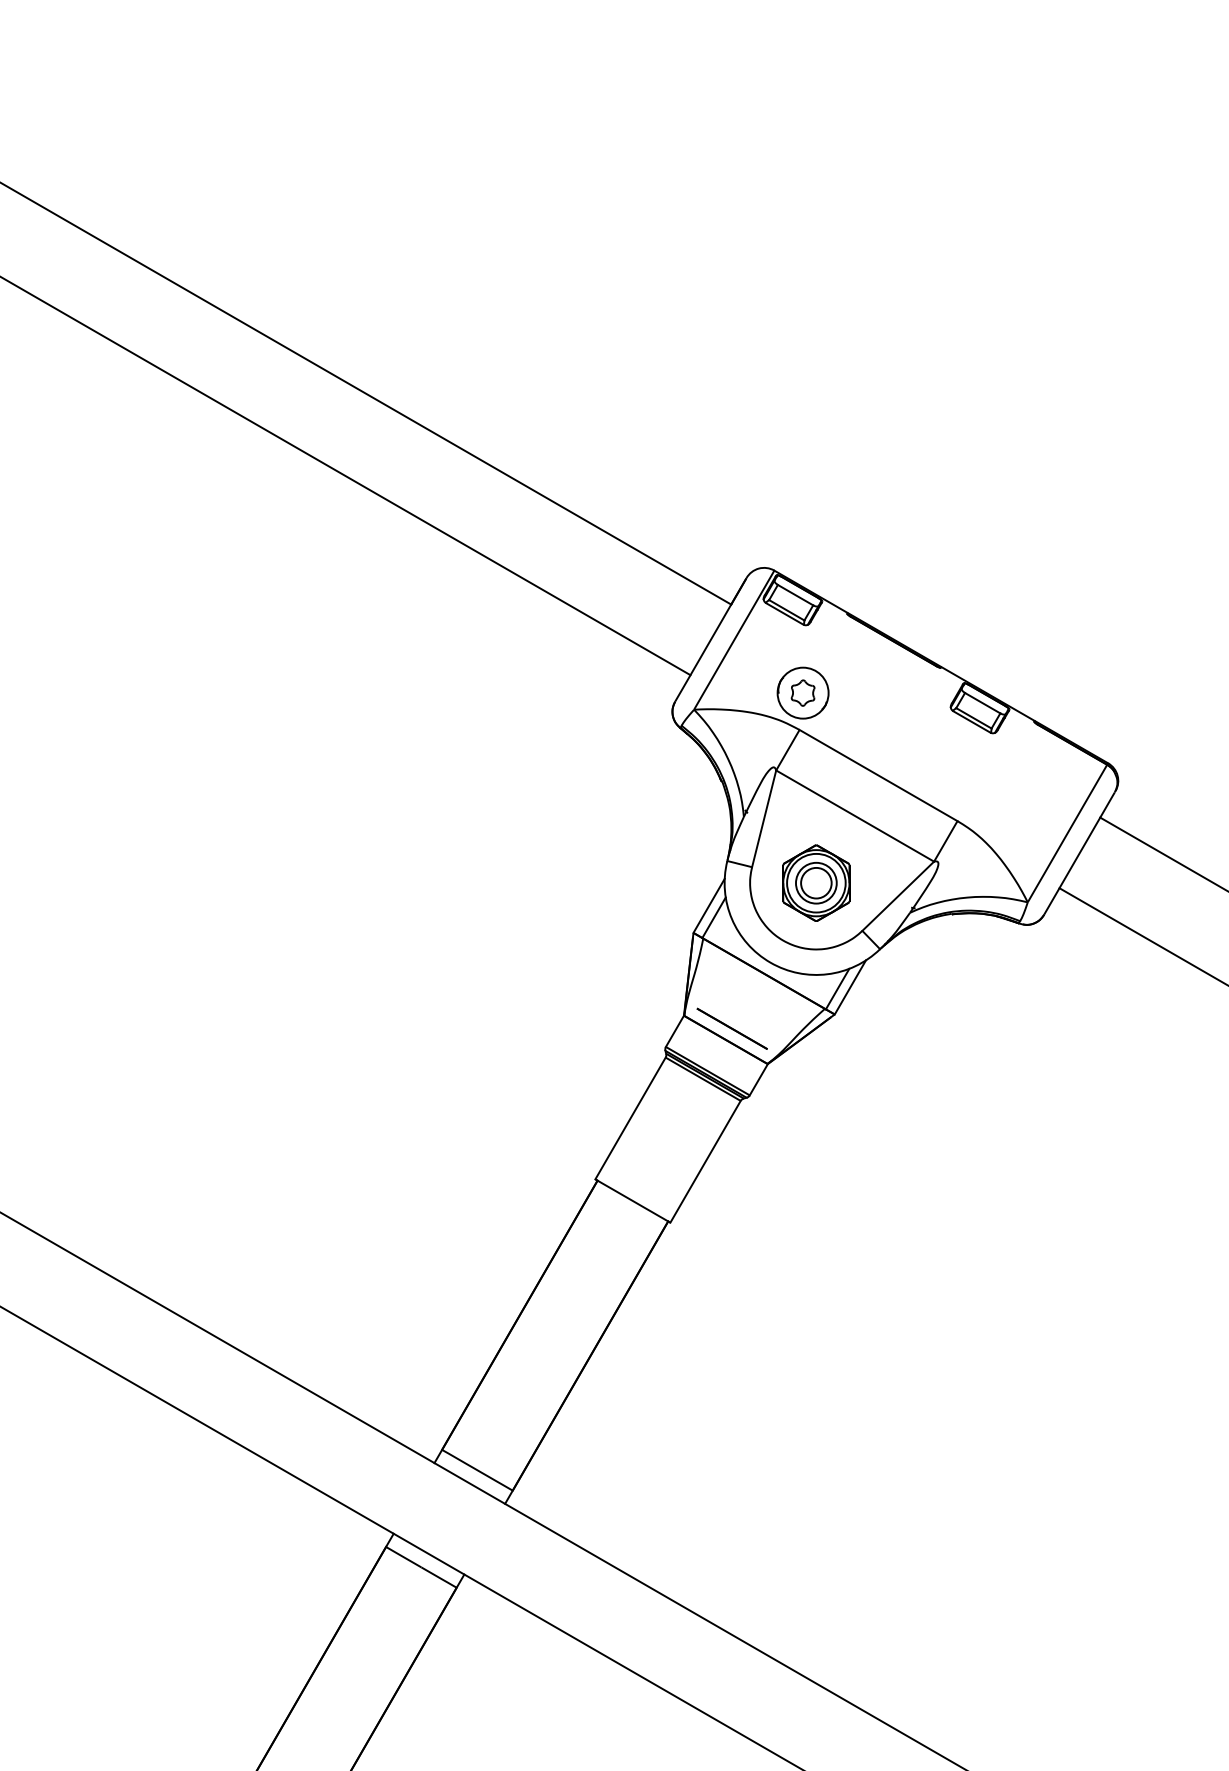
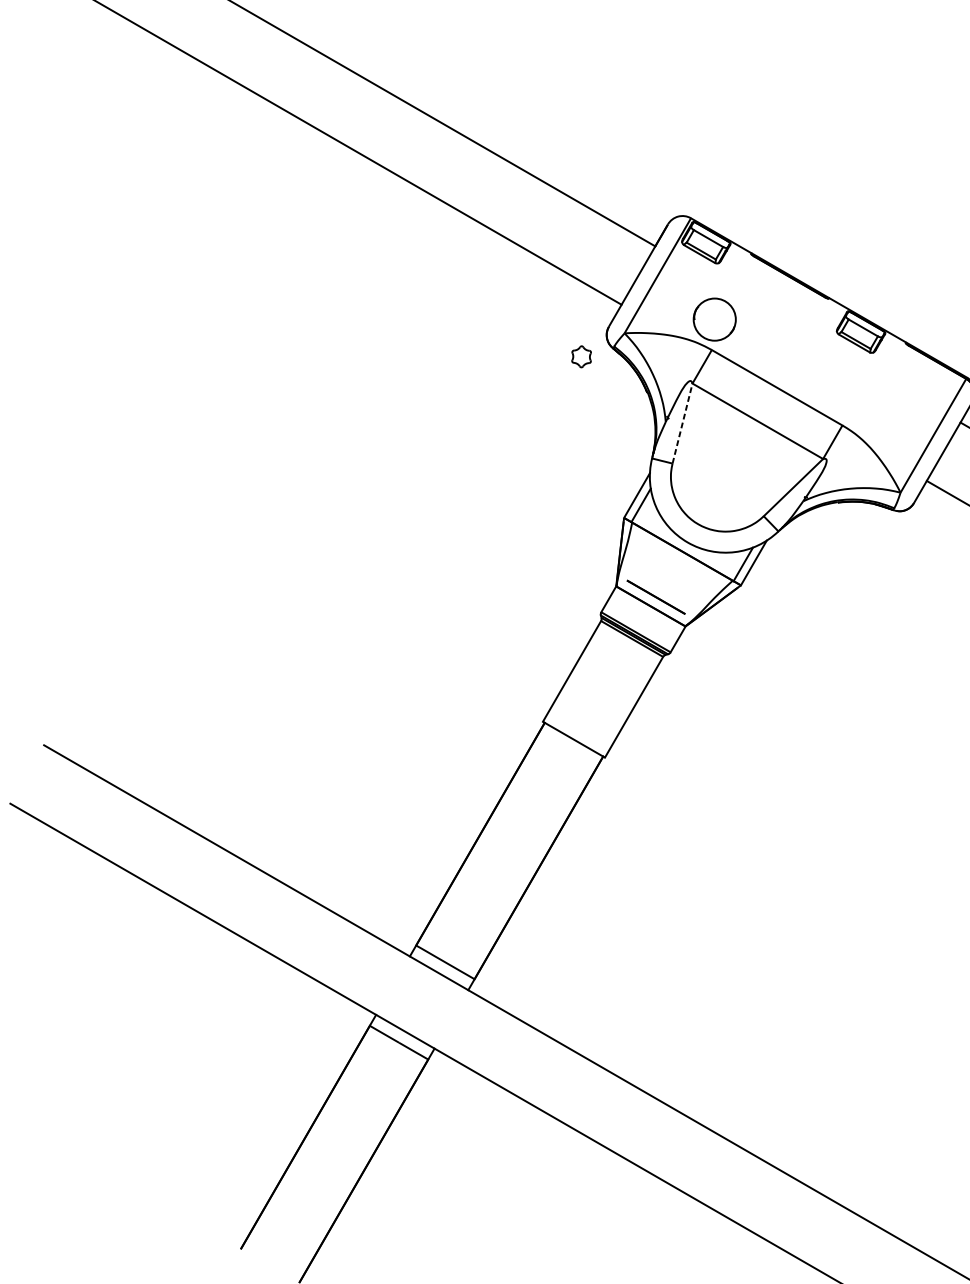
part: (802, 692) -> (581, 356), moved
line: (764, 818) -> (682, 423), solid -> dashed
part: (816, 882) -> (725, 476), removed

